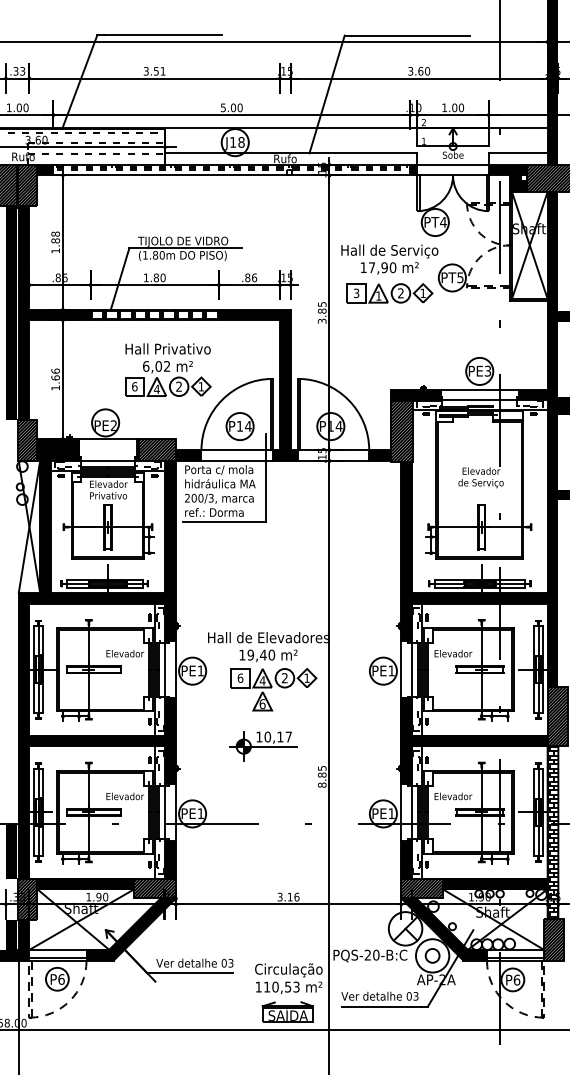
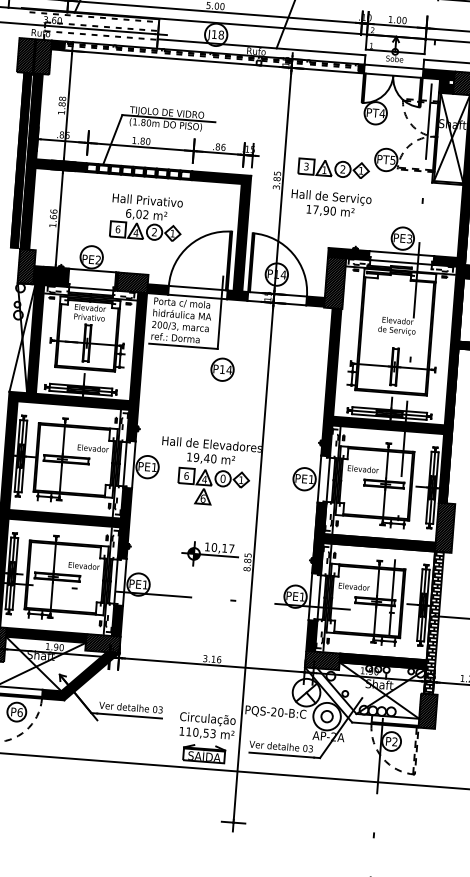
text: (389, 259) -> (330, 204), moved
part: (239, 426) -> (222, 369), moved
text: (284, 678) -> (222, 479), 2 -> 0
part: (263, 746) -> (210, 555), moved
fill: (443, 929) -> (337, 695), removed
text: (516, 979) -> (394, 741), P6 -> P2

